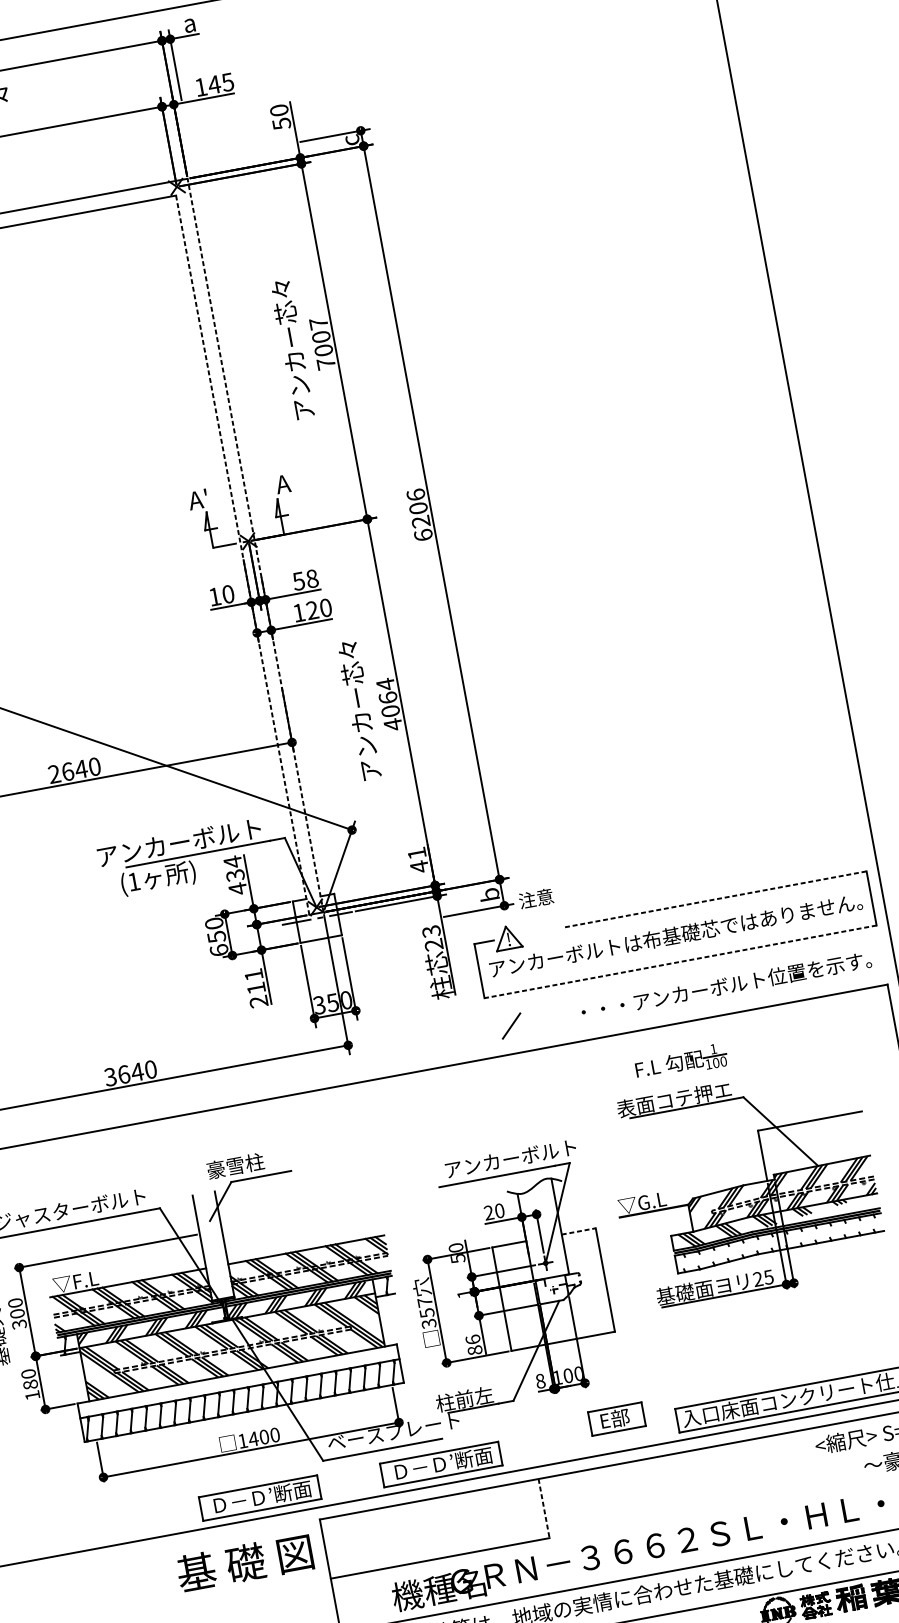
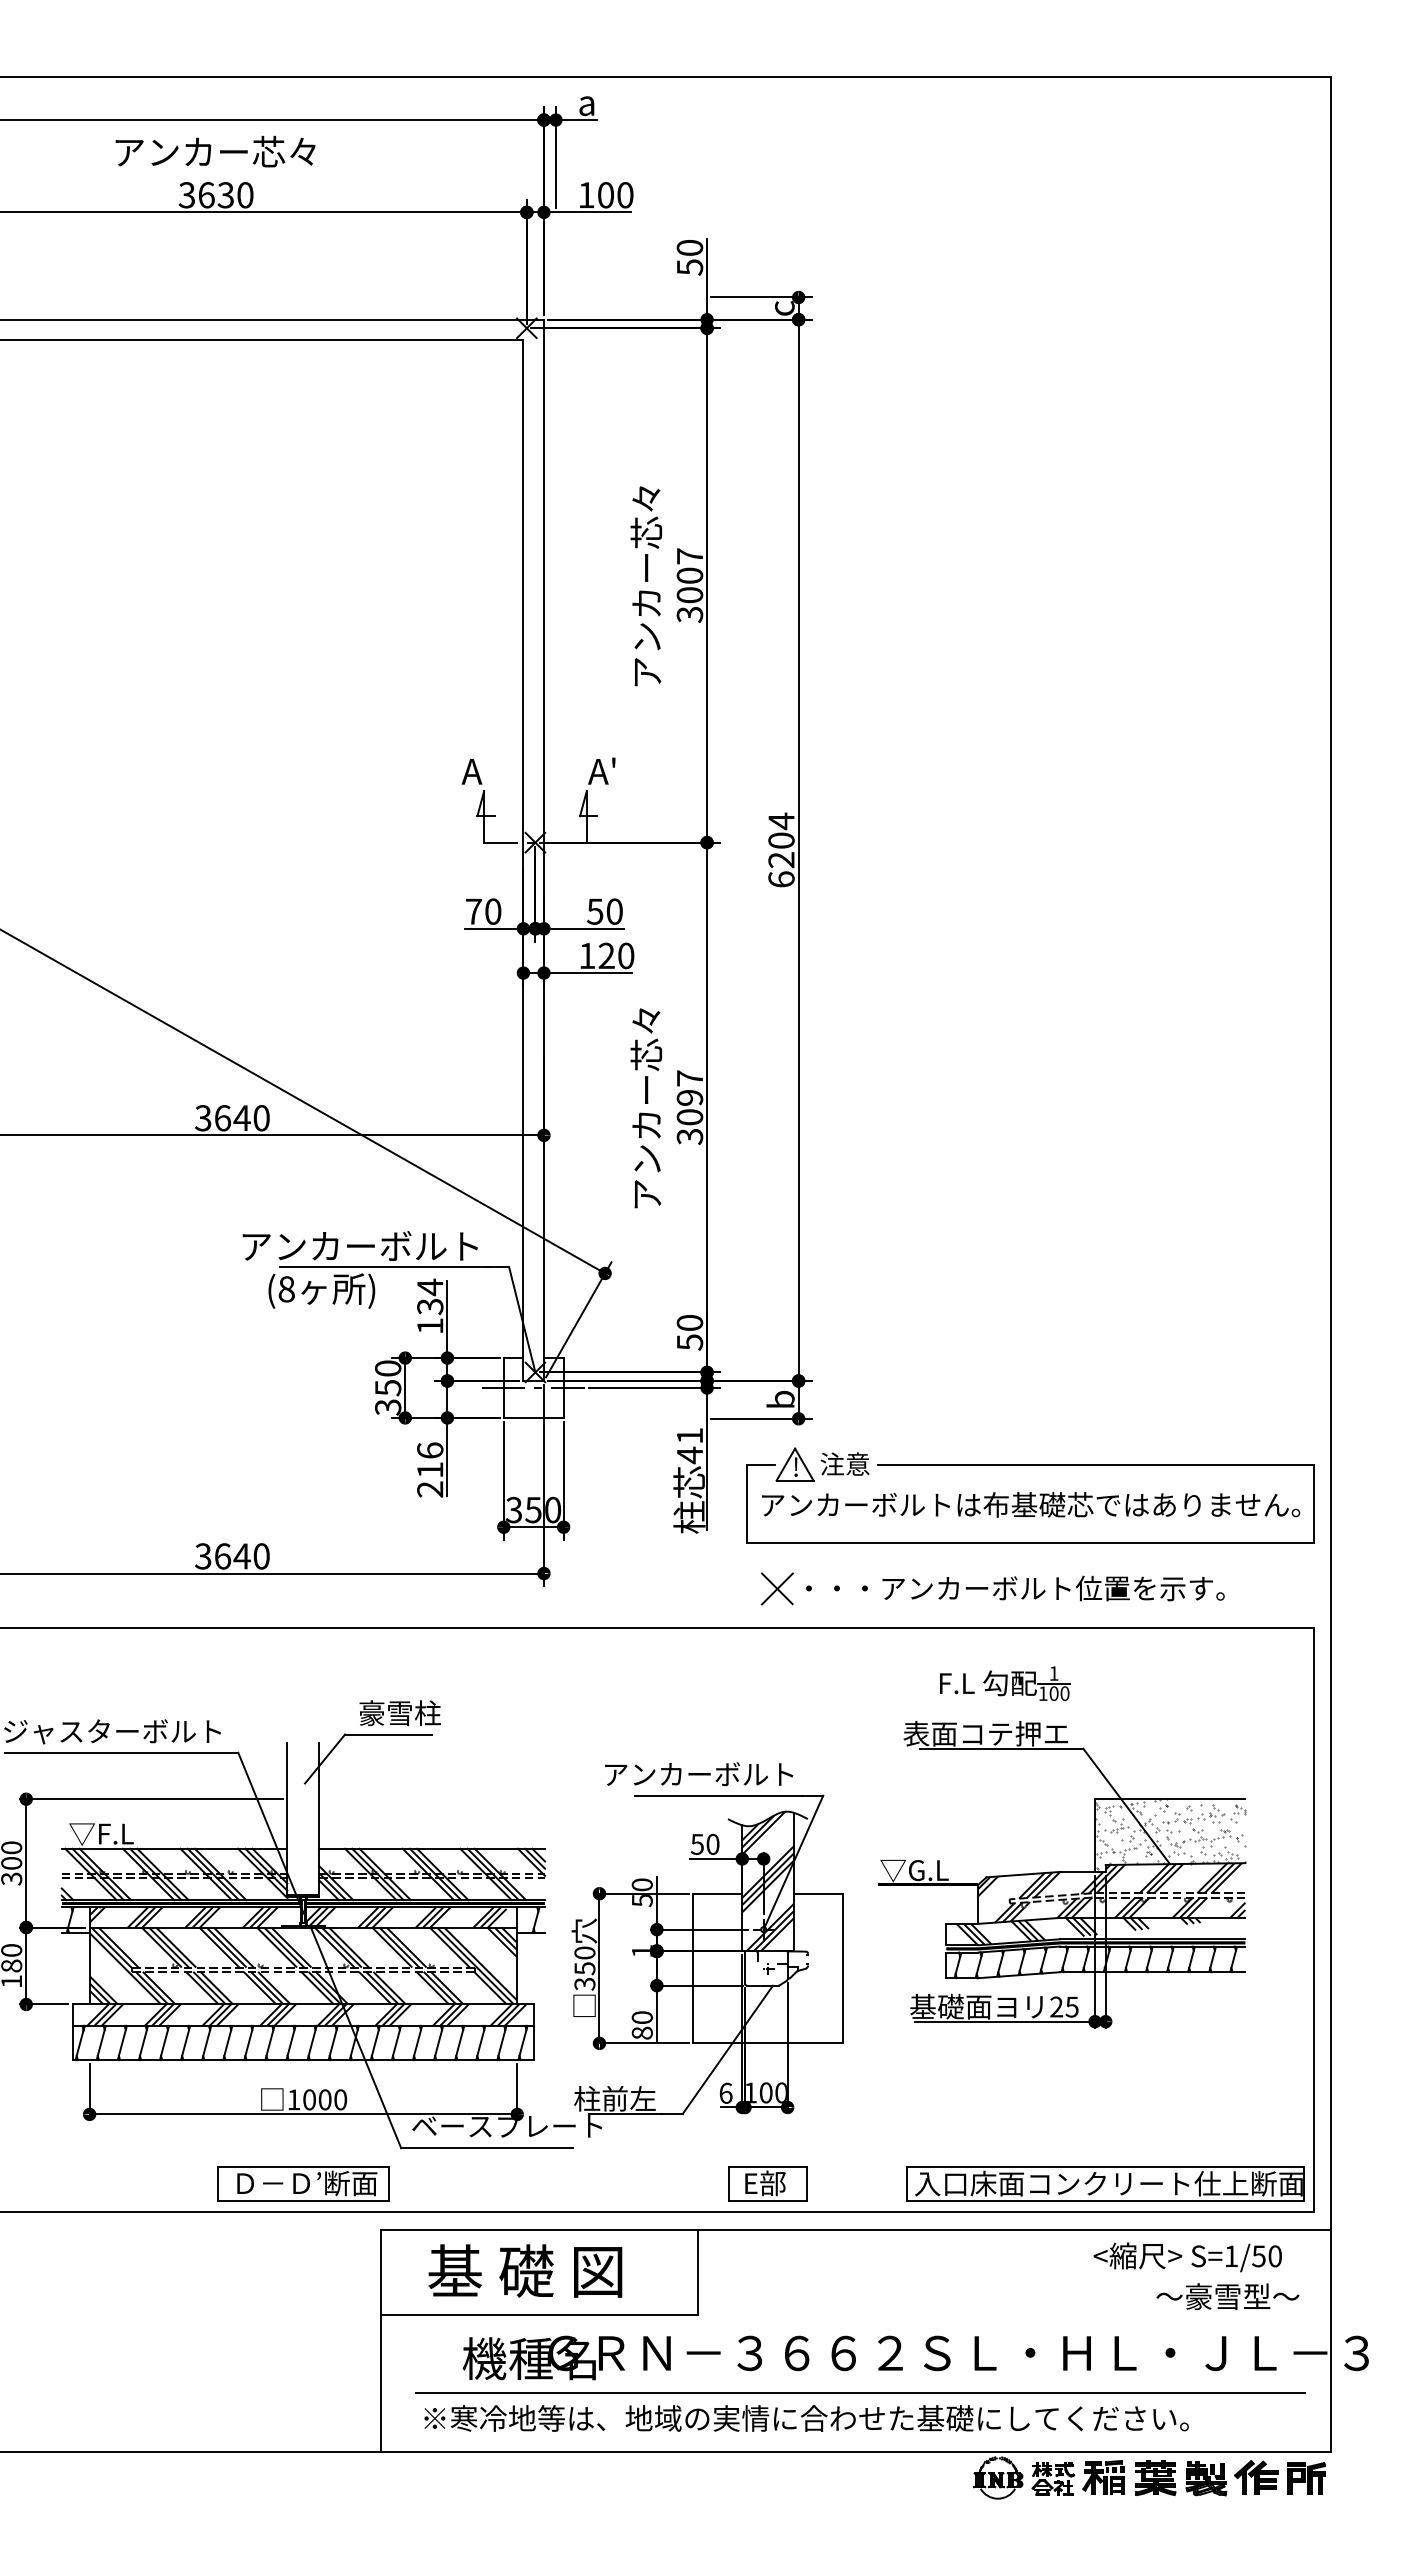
text: (221, 83) -> (615, 195), 145 -> 100
text: (325, 363) -> (689, 614), 7007 -> 3007
text: (292, 475) -> (613, 762), A -> A'
text: (205, 492) -> (487, 762), A' -> A
text: (416, 495) -> (781, 821), 6206 -> 6204
line: (255, 545) -> (543, 850), dashed -> solid
line: (242, 555) -> (523, 861), dashed -> solid
text: (312, 578) -> (614, 911), 58 -> 50
text: (214, 596) -> (473, 911), 10 -> 70
text: (389, 704) -> (689, 1107), 4064 -> 3097
text: (54, 774) -> (203, 1118), 2640 -> 3640
text: (418, 860) -> (689, 1333), 41 -> 50
text: (133, 881) -> (286, 1289), (1 -> (8
text: (238, 889) -> (430, 1326), 434 -> 134
text: (535, 898) -> (844, 1463), moved
line: (716, 899) -> (1096, 1464), dashed -> solid
text: (432, 938) -> (689, 1446), 23 -> 41
text: (219, 950) -> (388, 1407), 650 -> 350
line: (680, 961) -> (1030, 1542), dashed -> solid
text: (254, 974) -> (430, 1450), 211 -> 216
text: (726, 985) -> (1015, 1588), moved
line: (511, 1025) -> (777, 1588), added
hatch: (814, 1145) -> (1170, 1834), added
text: (511, 1158) -> (699, 1774), moved
text: (235, 1166) -> (399, 1713), moved
text: (488, 1212) -> (696, 1843), 20 -> 50
hatch: (542, 1229) -> (767, 1881), added
line: (578, 1231) -> (818, 1893), dashed -> solid
hatch: (779, 1243) -> (1095, 1962), added
text: (424, 1302) -> (584, 1952), 357 -> 350
text: (472, 1339) -> (641, 2017), 86 -> 80
hatch: (240, 1380) -> (306, 2014), added
text: (540, 1380) -> (725, 2092), 8 -> 6
part: (616, 1418) -> (767, 2183), moved
text: (253, 1438) -> (309, 2099), 1400 -> 1000
part: (441, 1464) -> (565, 2183), removed
line: (543, 1508) -> (697, 2272), dashed -> solid
text: (245, 1562) -> (525, 2270), moved

